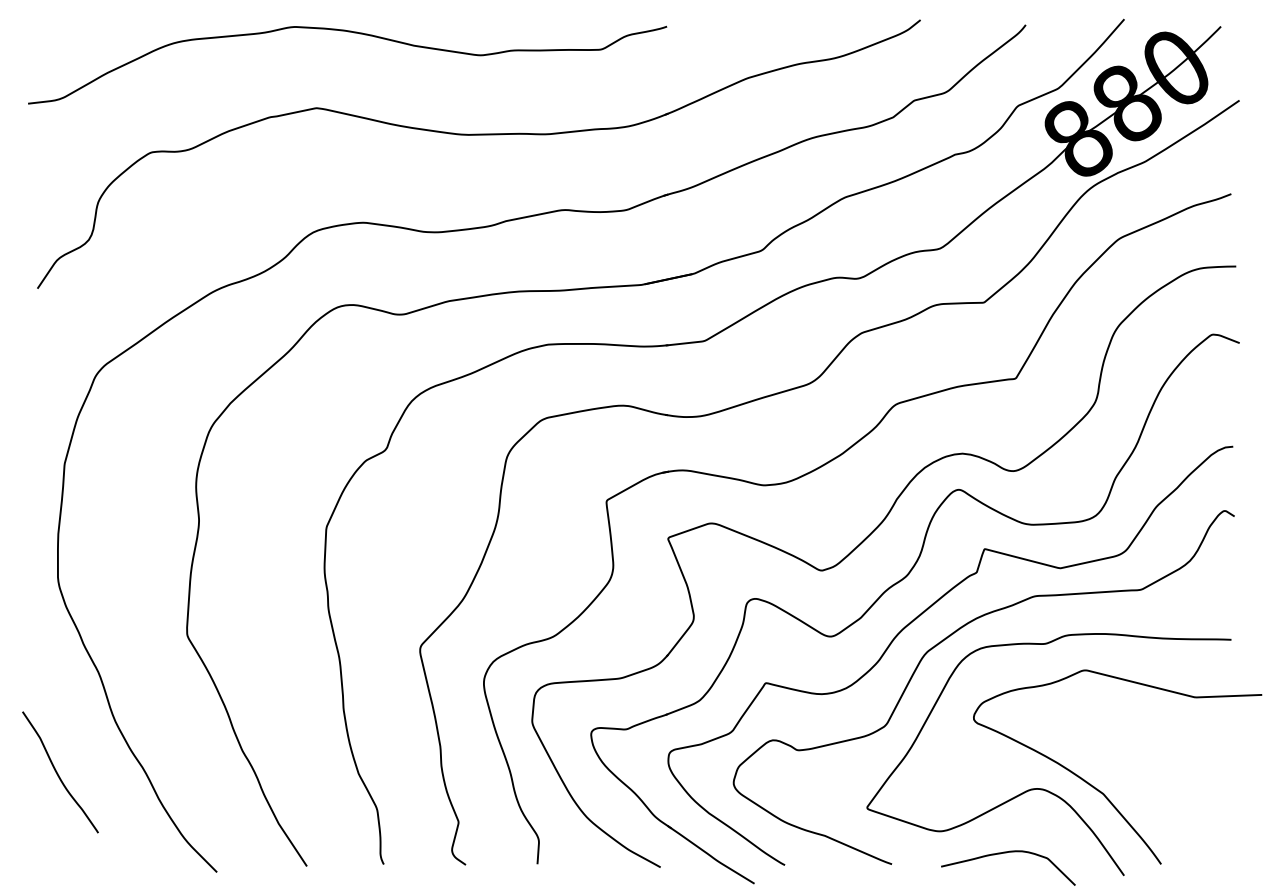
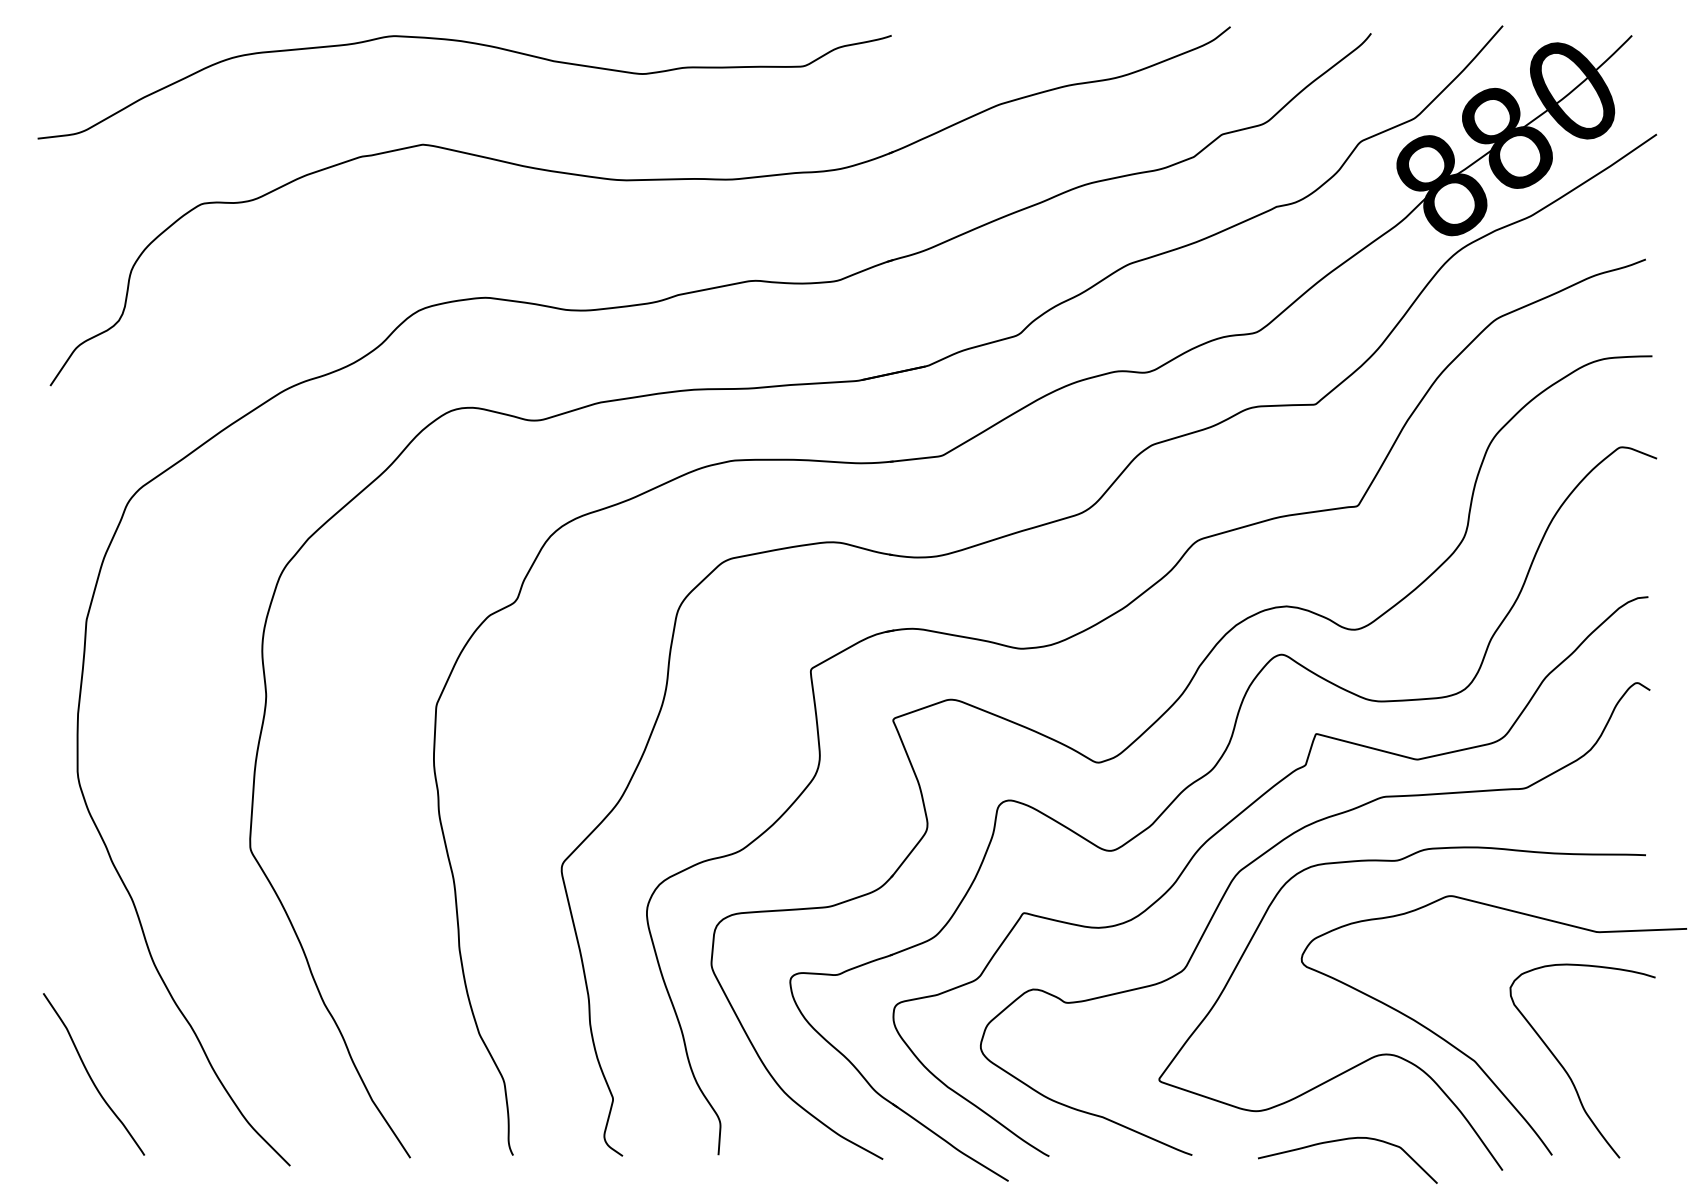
curve: (57, 773) -> (90, 1075), moved
curve: (1171, 800) -> (1566, 1070), added

